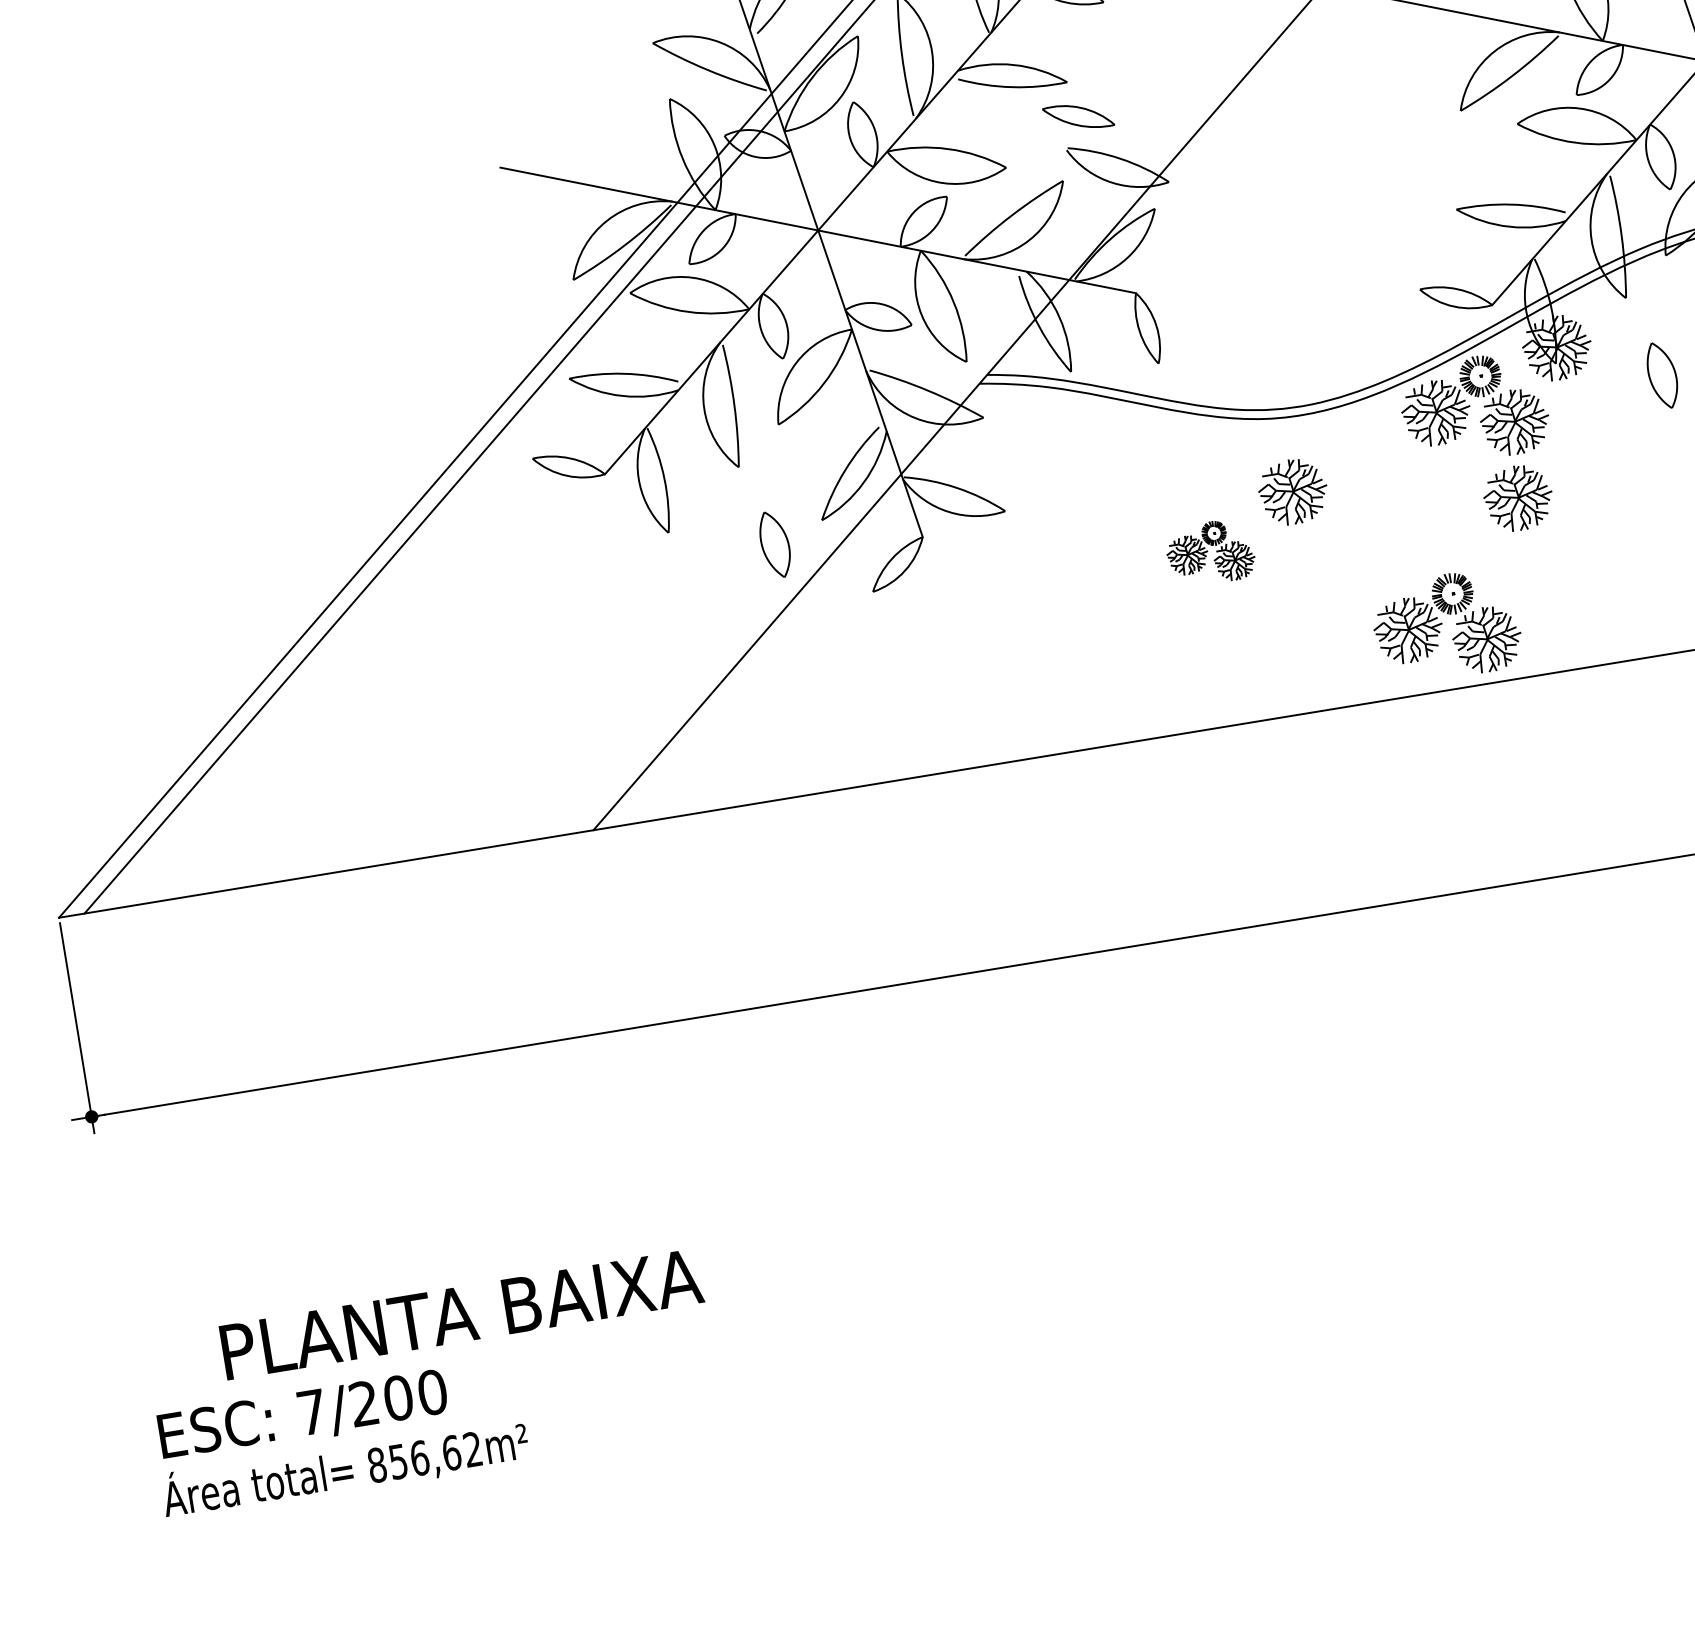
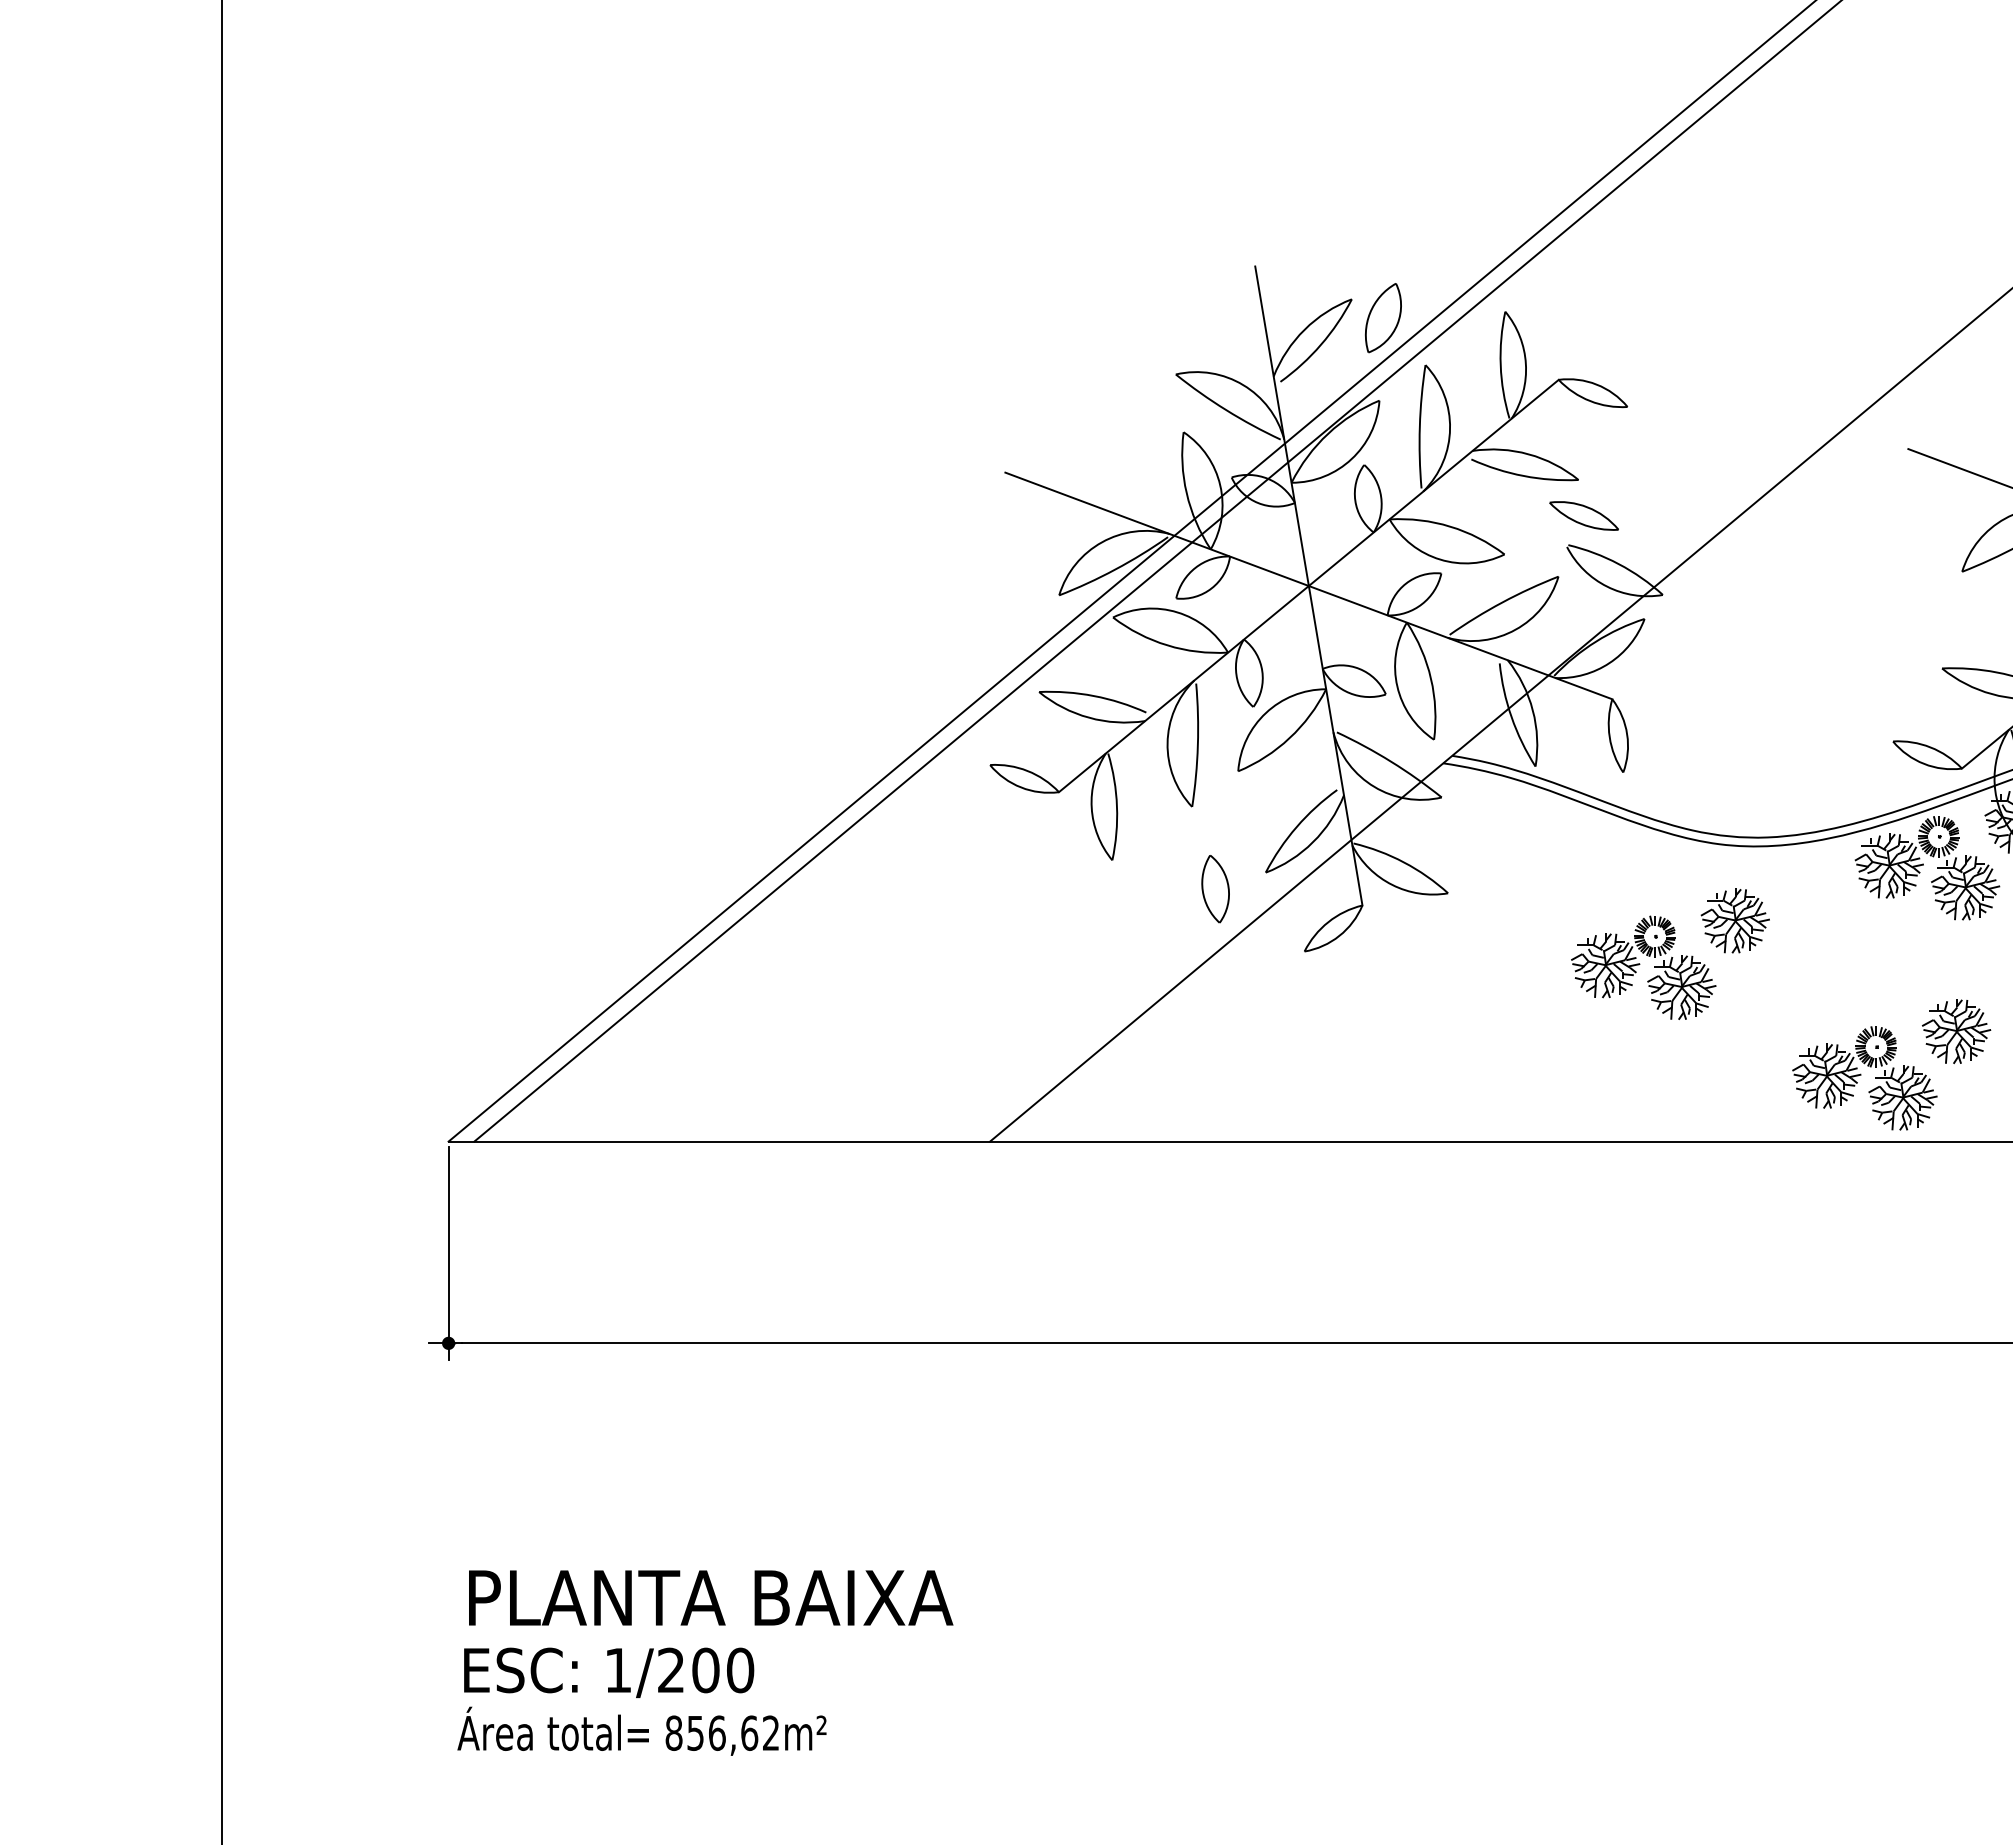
part: (1518, 498) -> (1956, 1031), moved
part: (1210, 552) -> (1643, 967), size x1.67
text: (462, 1313) -> (711, 1597), moved
text: (312, 1412) -> (618, 1670), 7/200 -> 1/200

